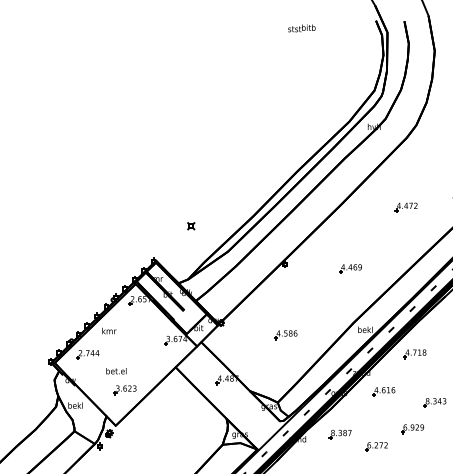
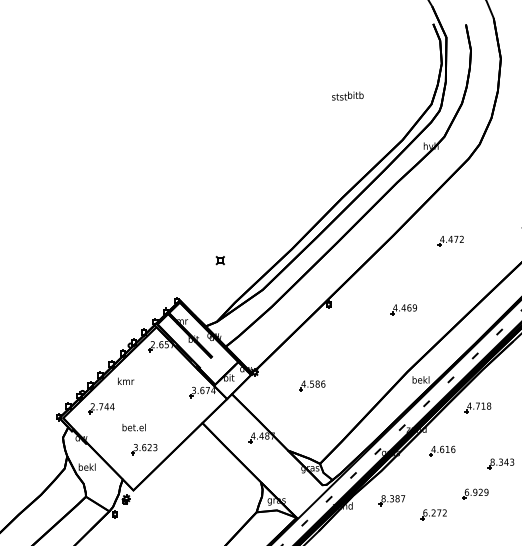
text: (301, 28) -> (347, 96), moved
part: (405, 207) -> (449, 241), moved
part: (285, 335) -> (311, 386), moved

